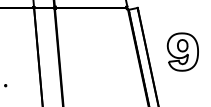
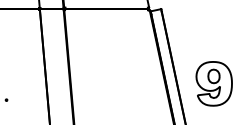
part: (182, 51) -> (213, 83), moved

